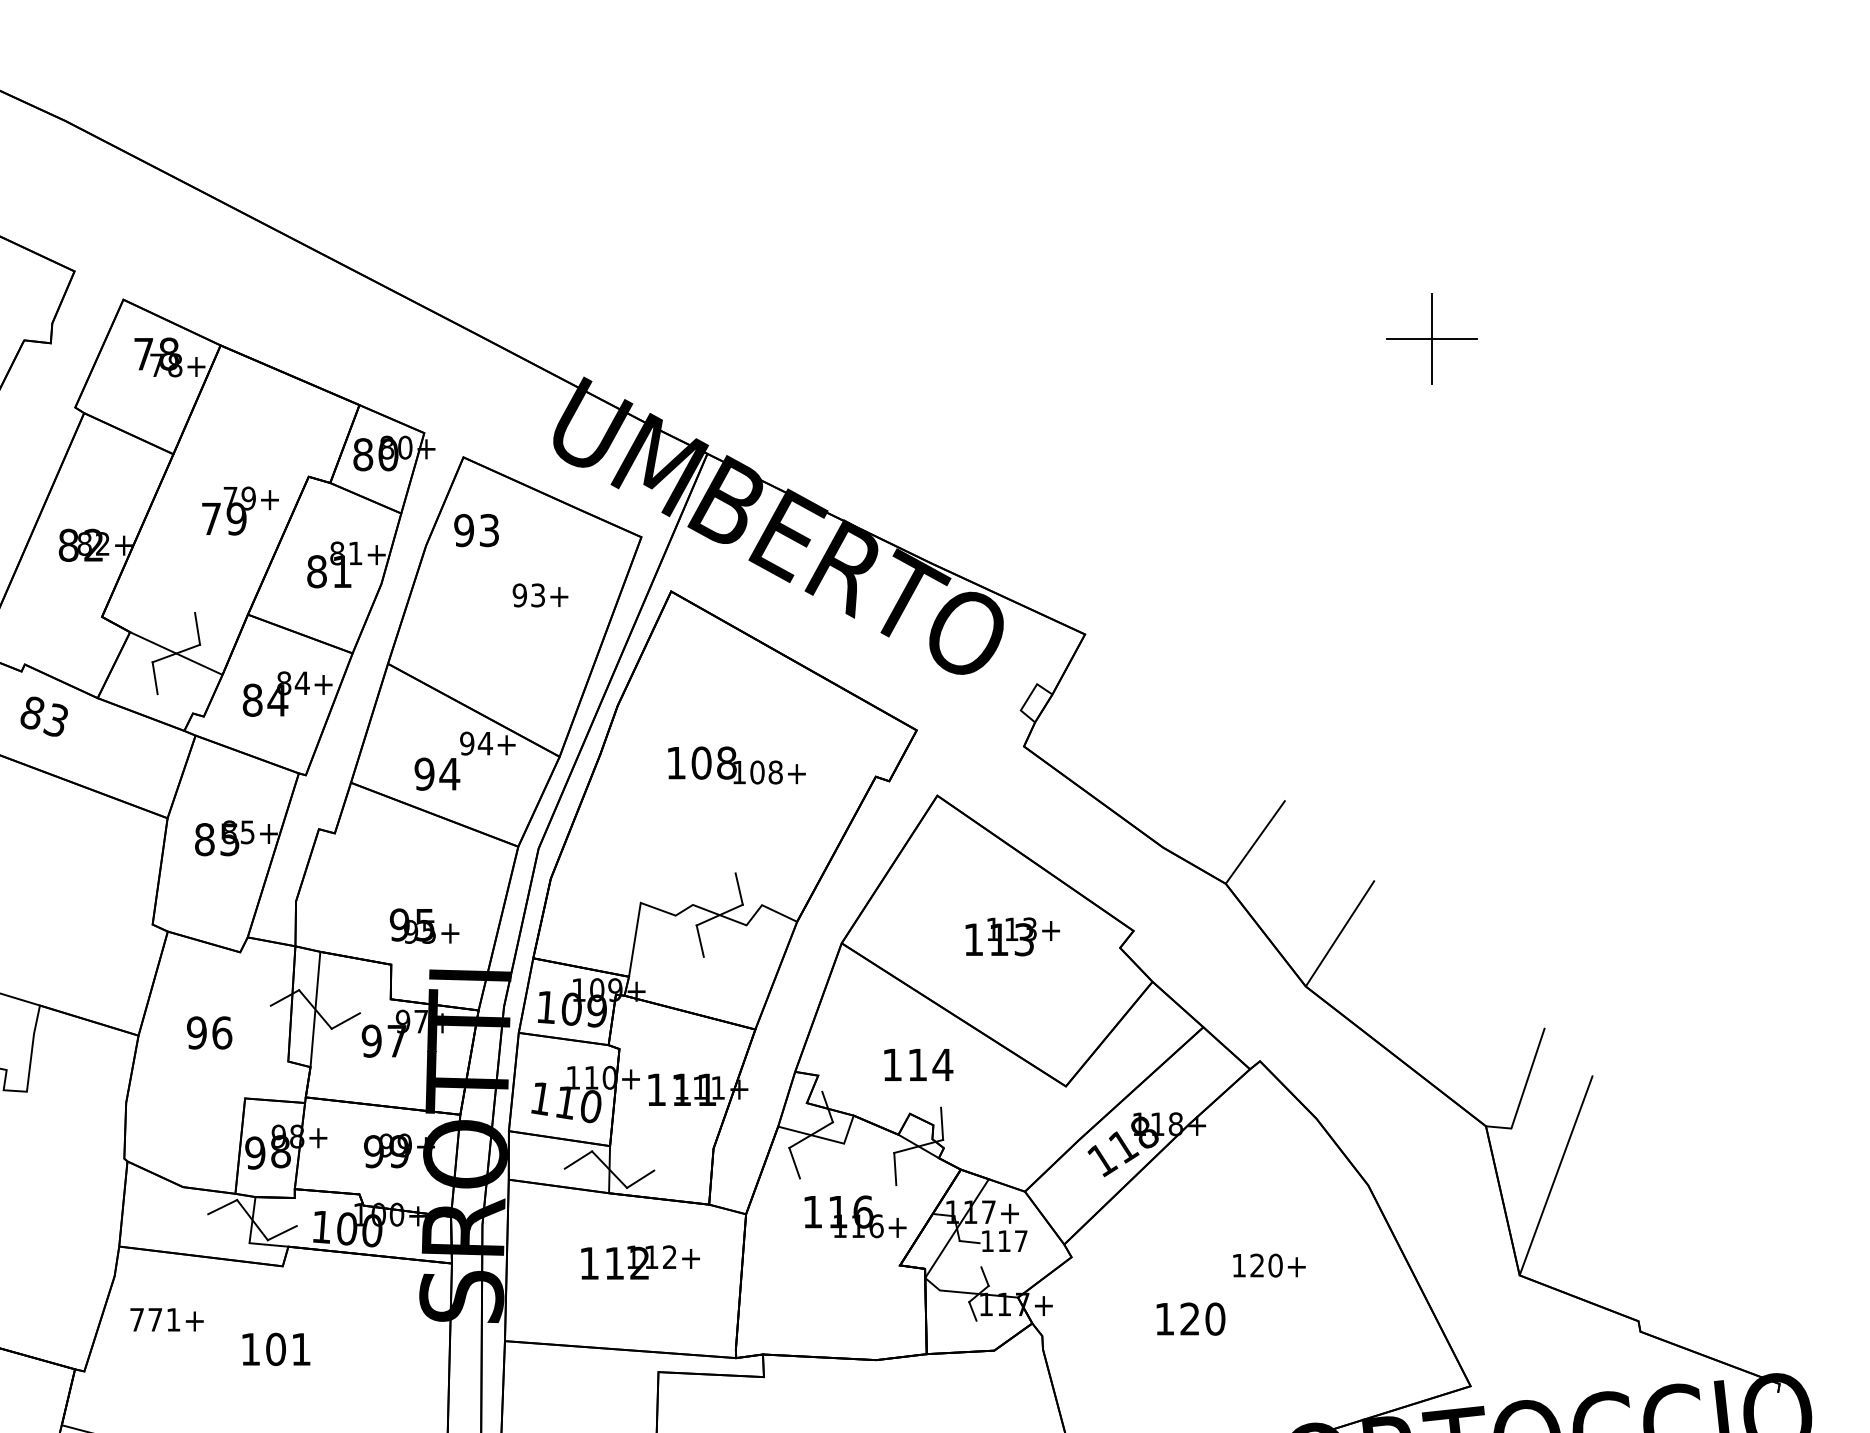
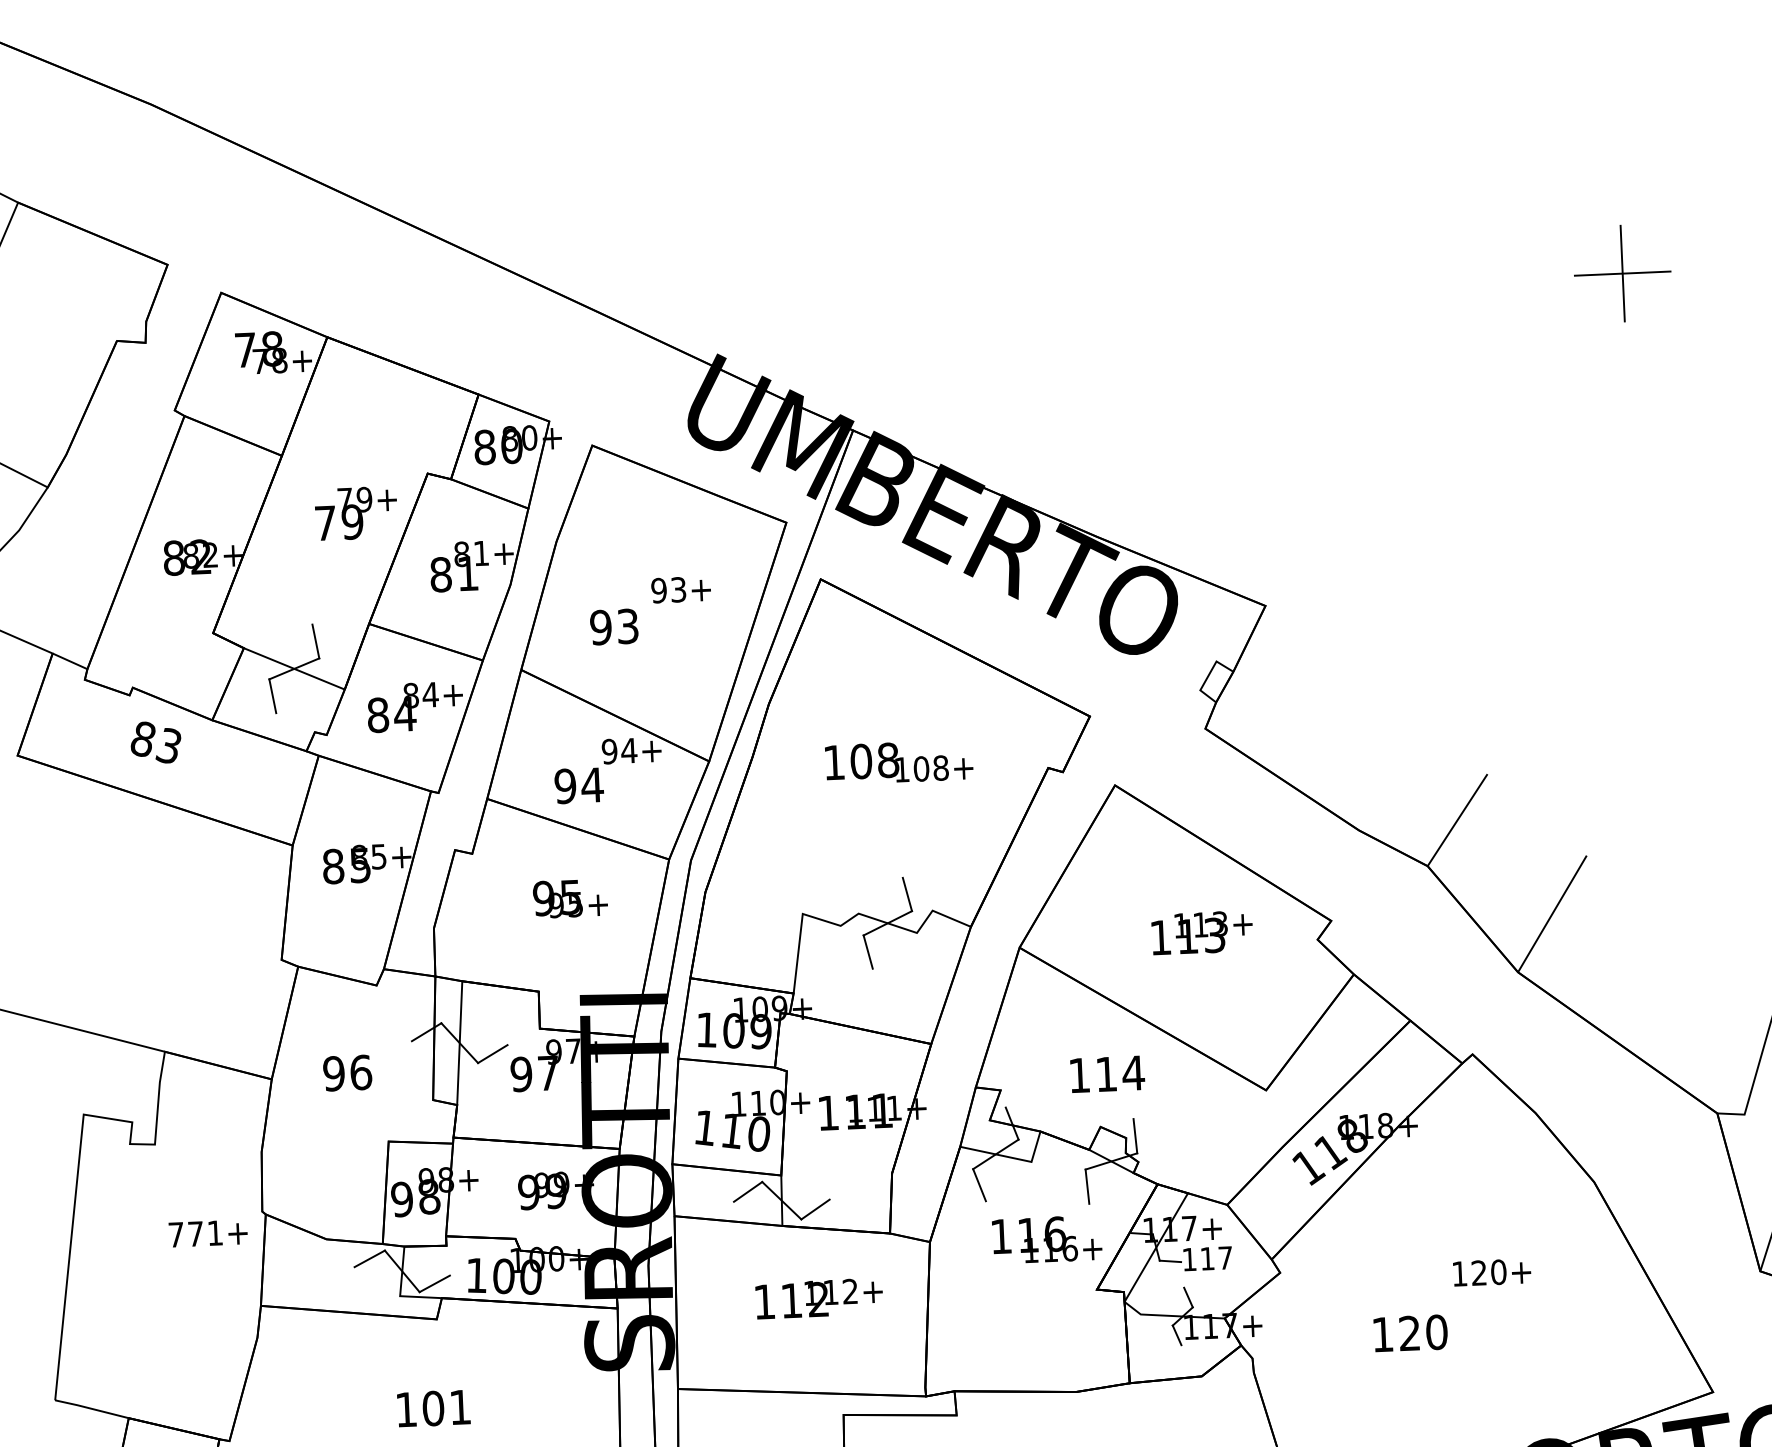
text: (476, 530) -> (614, 626), moved
text: (424, 925) -> (570, 897), moved
text: (166, 1319) -> (207, 1233), moved

